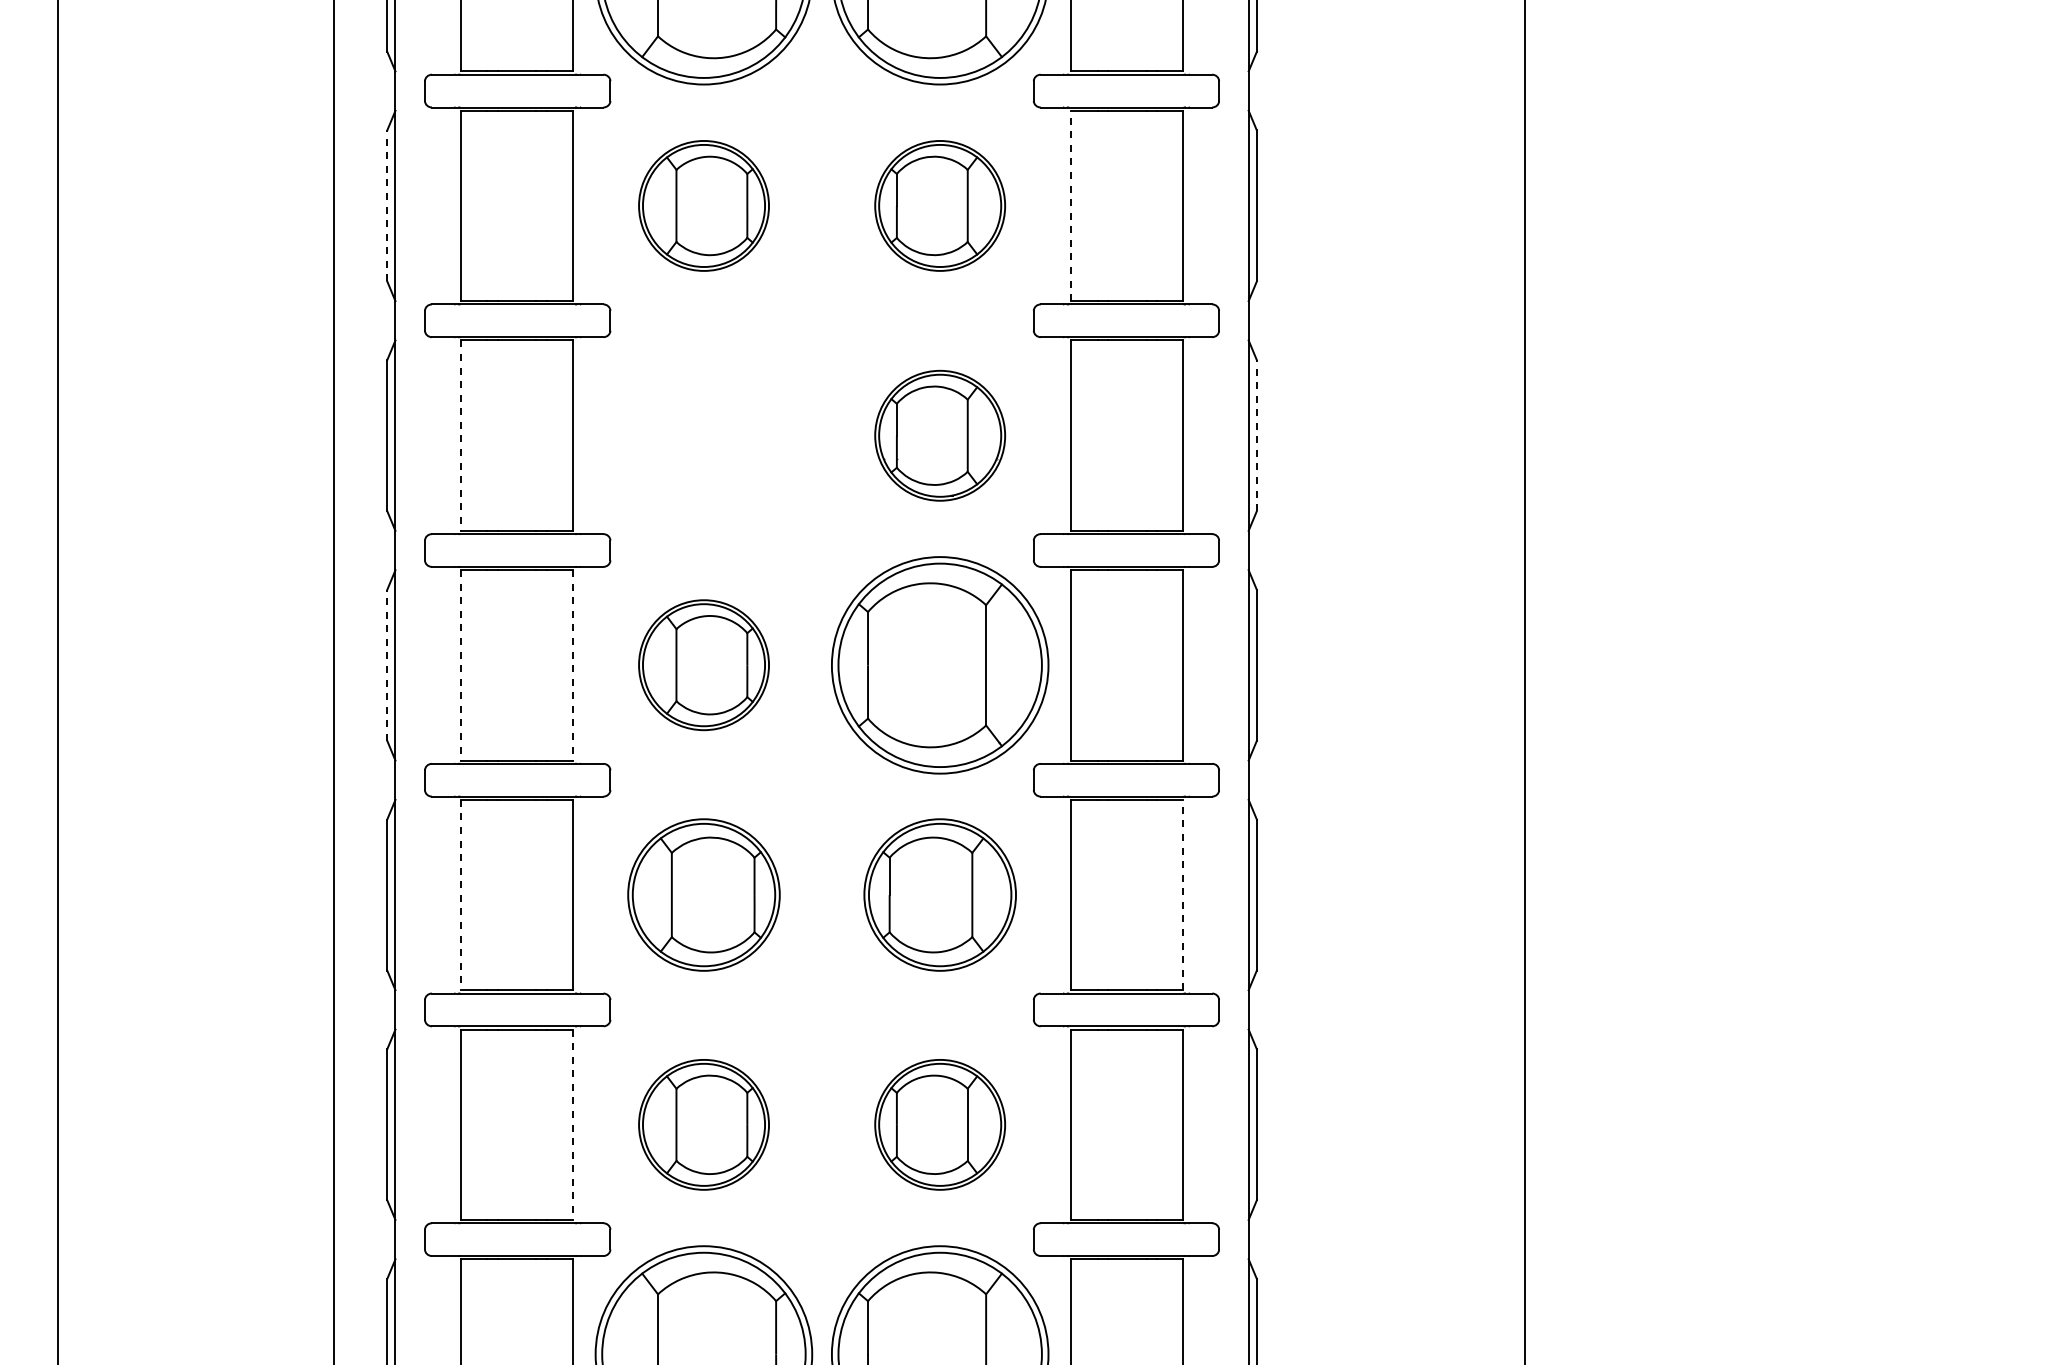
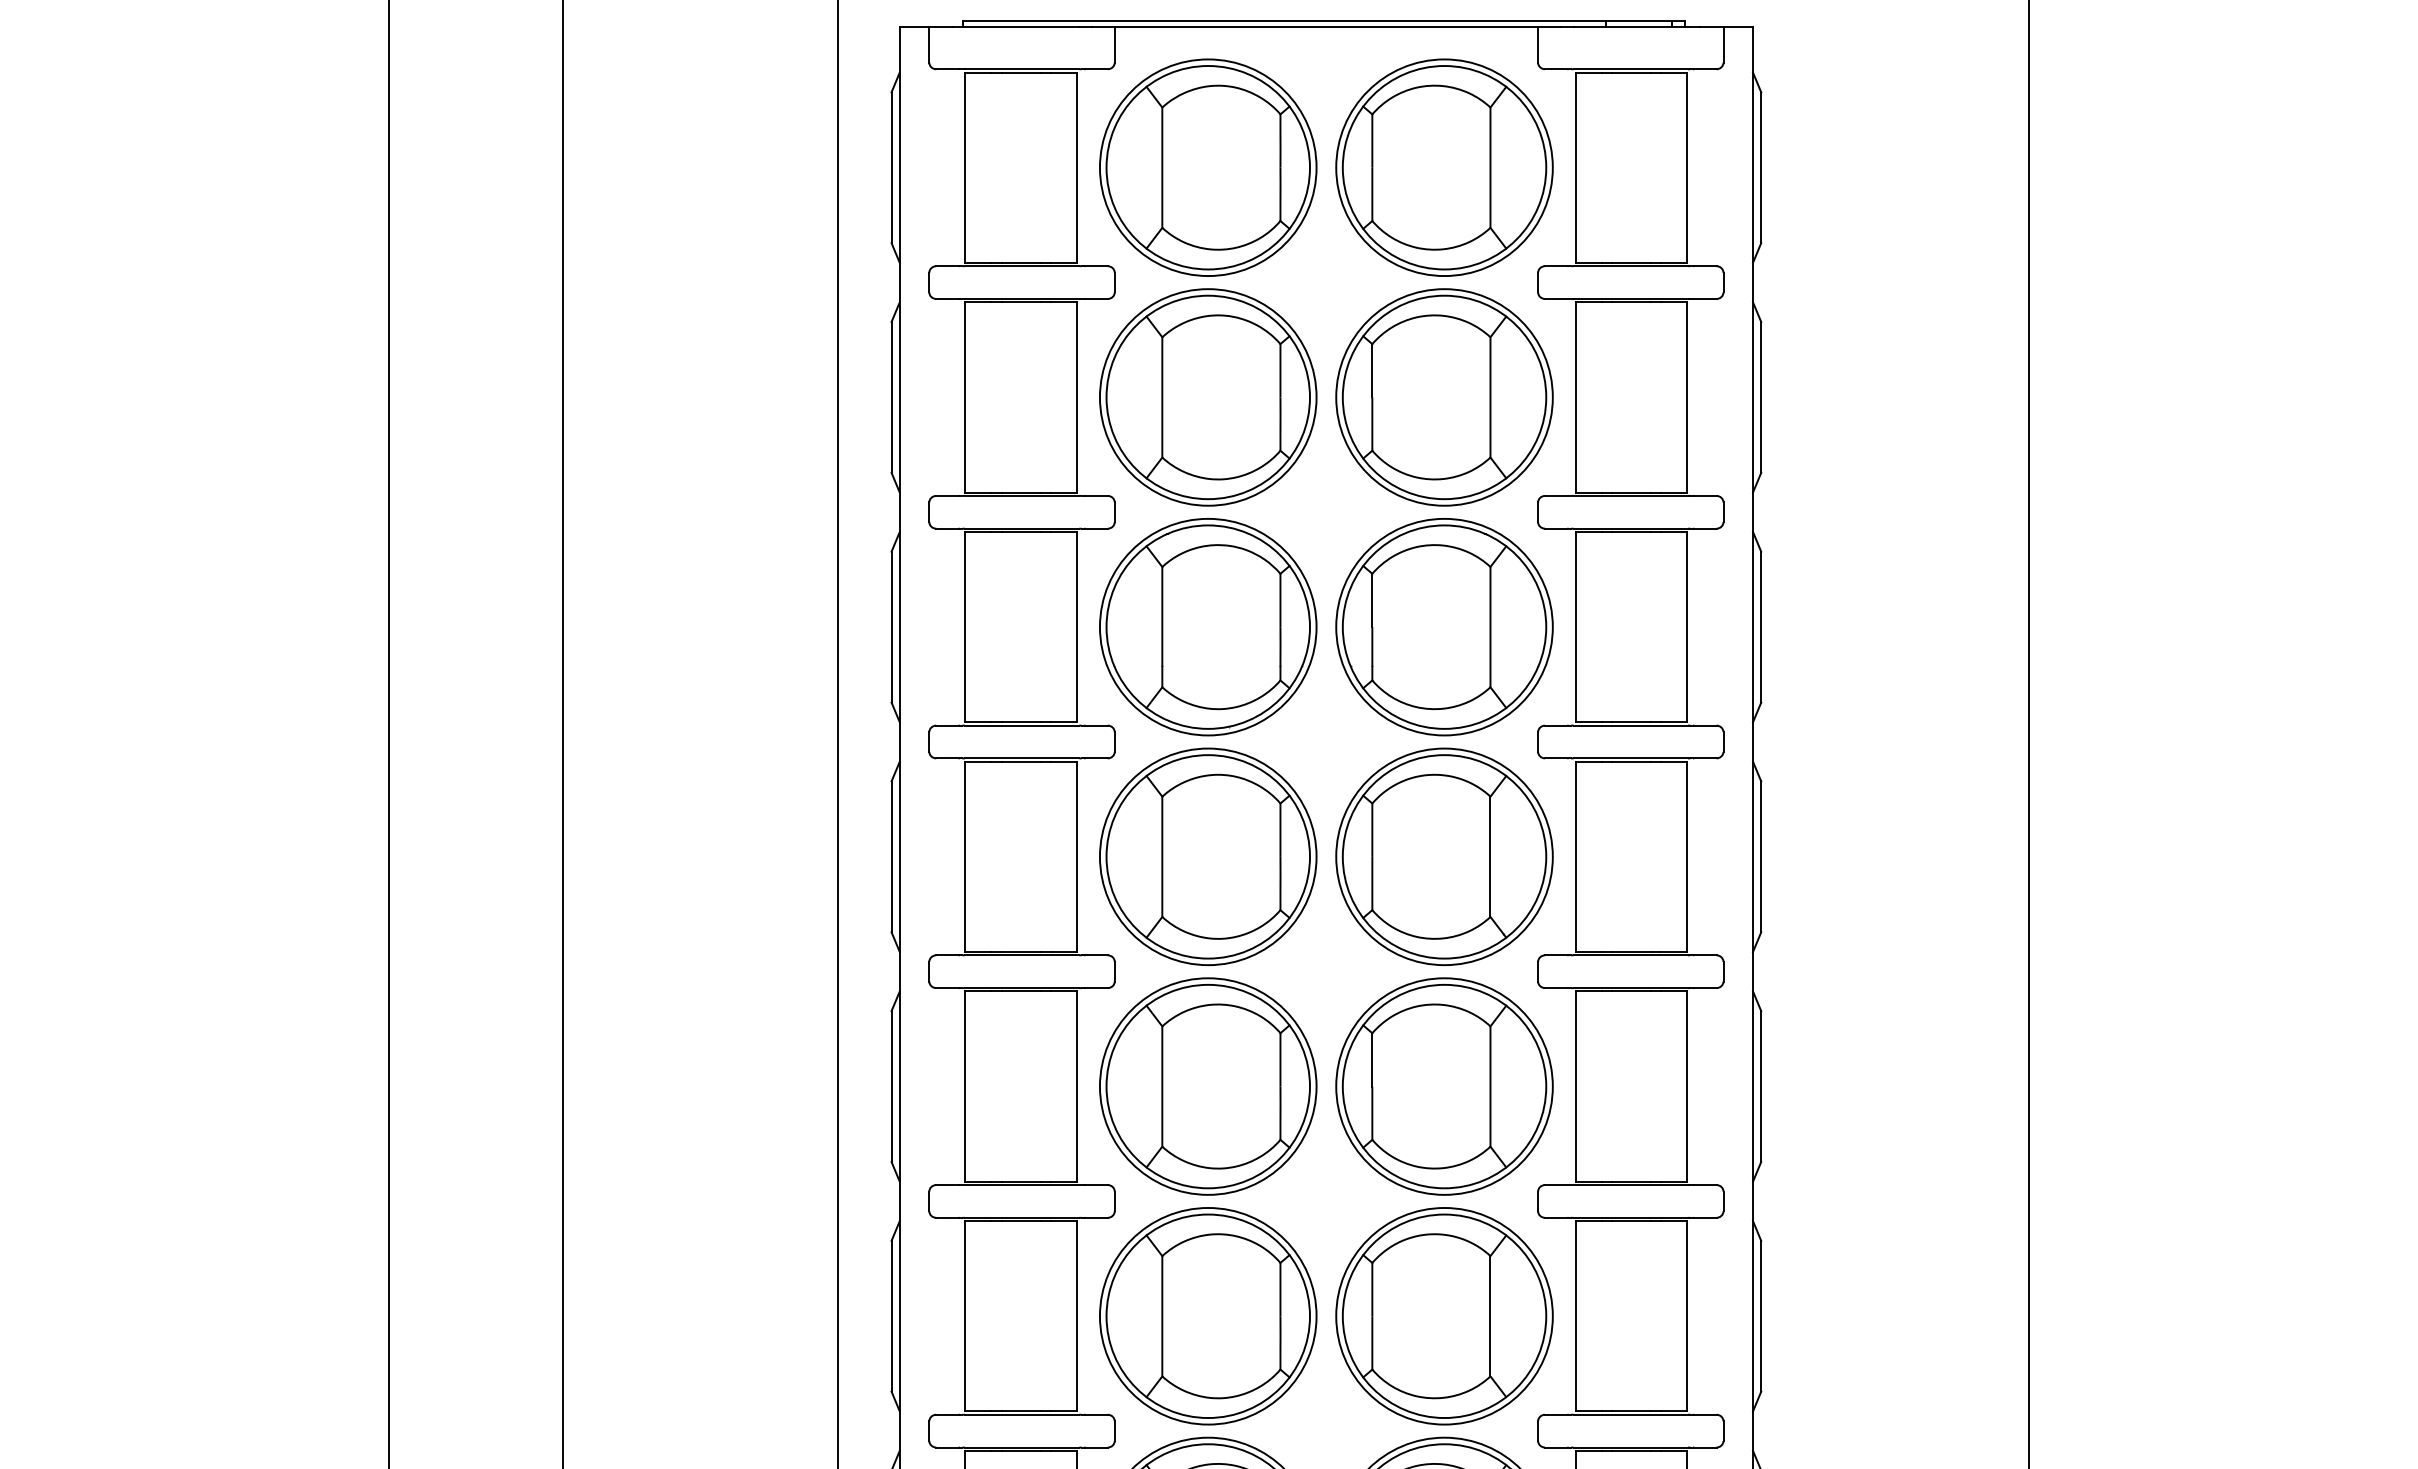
line: (387, 205) -> (891, 396), dashed -> solid
line: (1071, 205) -> (1575, 396), dashed -> solid
part: (704, 206) -> (1208, 397), size x1.67
part: (940, 206) -> (1444, 397), size x1.67
line: (1257, 435) -> (1761, 626), dashed -> solid
line: (461, 436) -> (965, 627), dashed -> solid
part: (704, 436) -> (1208, 627), added
part: (940, 436) -> (1444, 627), size x1.67
line: (387, 665) -> (891, 856), dashed -> solid
part: (704, 665) -> (1208, 856), size x1.67
line: (461, 666) -> (965, 857), dashed -> solid
line: (573, 666) -> (1077, 857), dashed -> solid
part: (704, 895) -> (1208, 1086), size x1.43
part: (940, 895) -> (1444, 1086), size x1.43
line: (1183, 895) -> (1687, 1086), dashed -> solid
line: (461, 896) -> (965, 1087), dashed -> solid
line: (573, 1125) -> (1077, 1316), dashed -> solid
part: (704, 1125) -> (1208, 1316), size x1.67
part: (940, 1125) -> (1444, 1316), size x1.67

